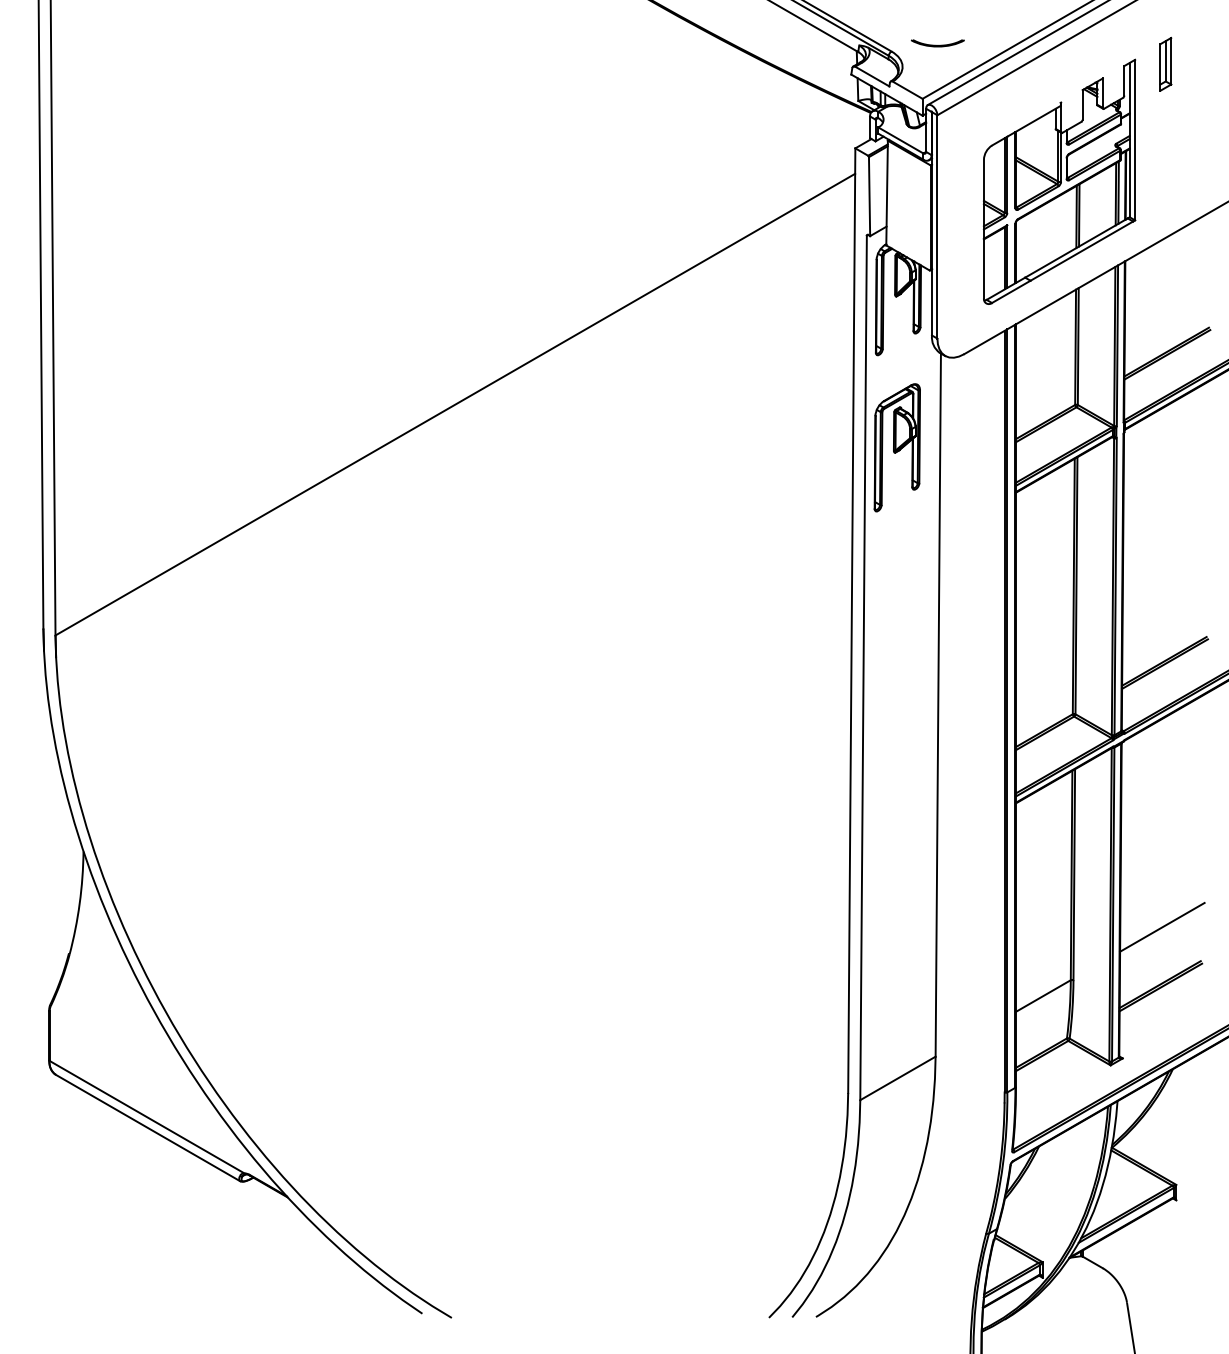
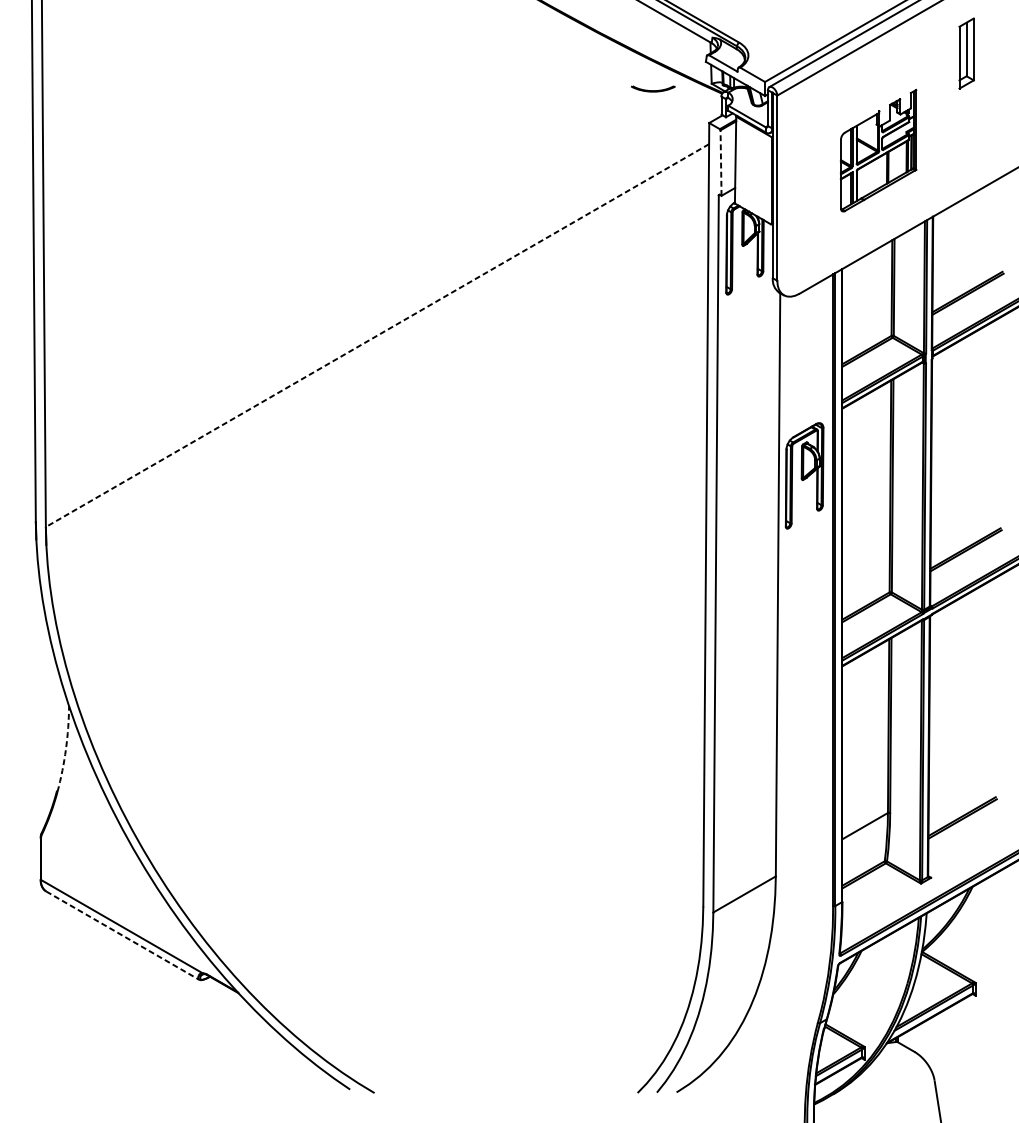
part: (937, 43) -> (652, 89), moved
part: (1165, 63) -> (966, 52), size x1.6
part: (1059, 181) -> (878, 150), size x0.6
line: (869, 196) -> (720, 162), solid -> dashed
line: (455, 404) -> (377, 335), solid -> dashed
part: (896, 447) -> (803, 475), moved
arc: (79, 903) -> (65, 749), solid -> dashed
line: (1162, 926) -> (964, 768), removed
line: (148, 1128) -> (122, 935), solid -> dashed

